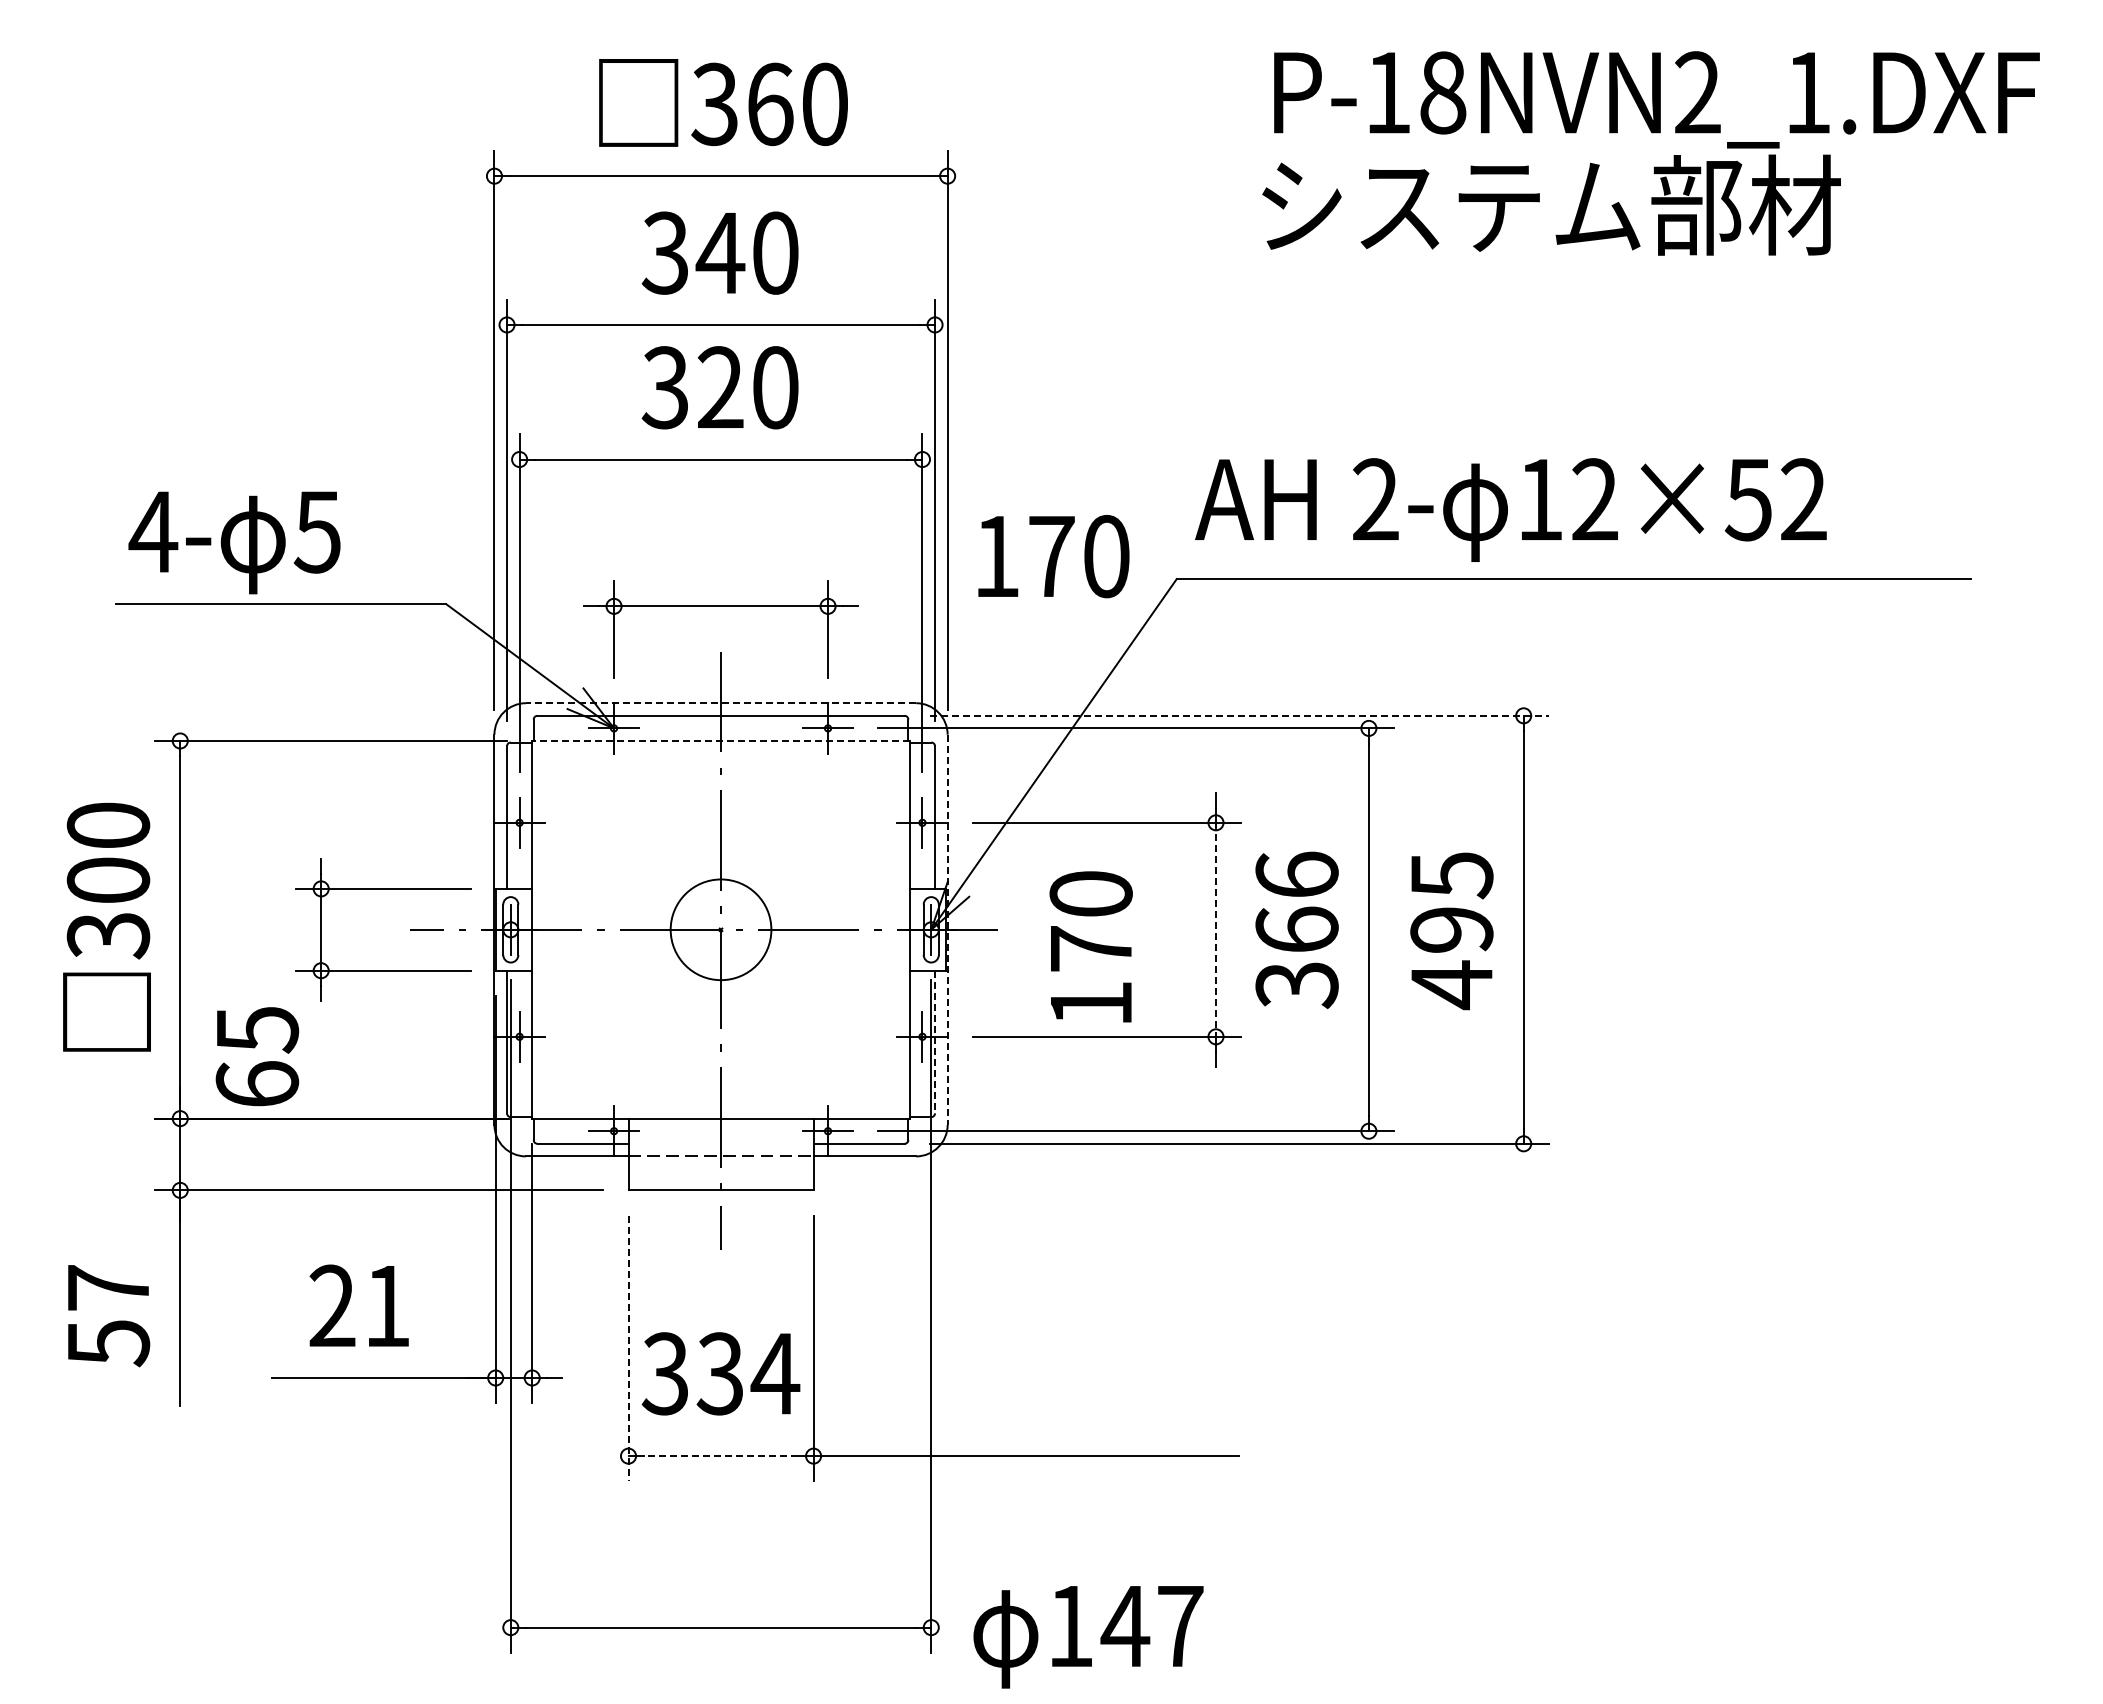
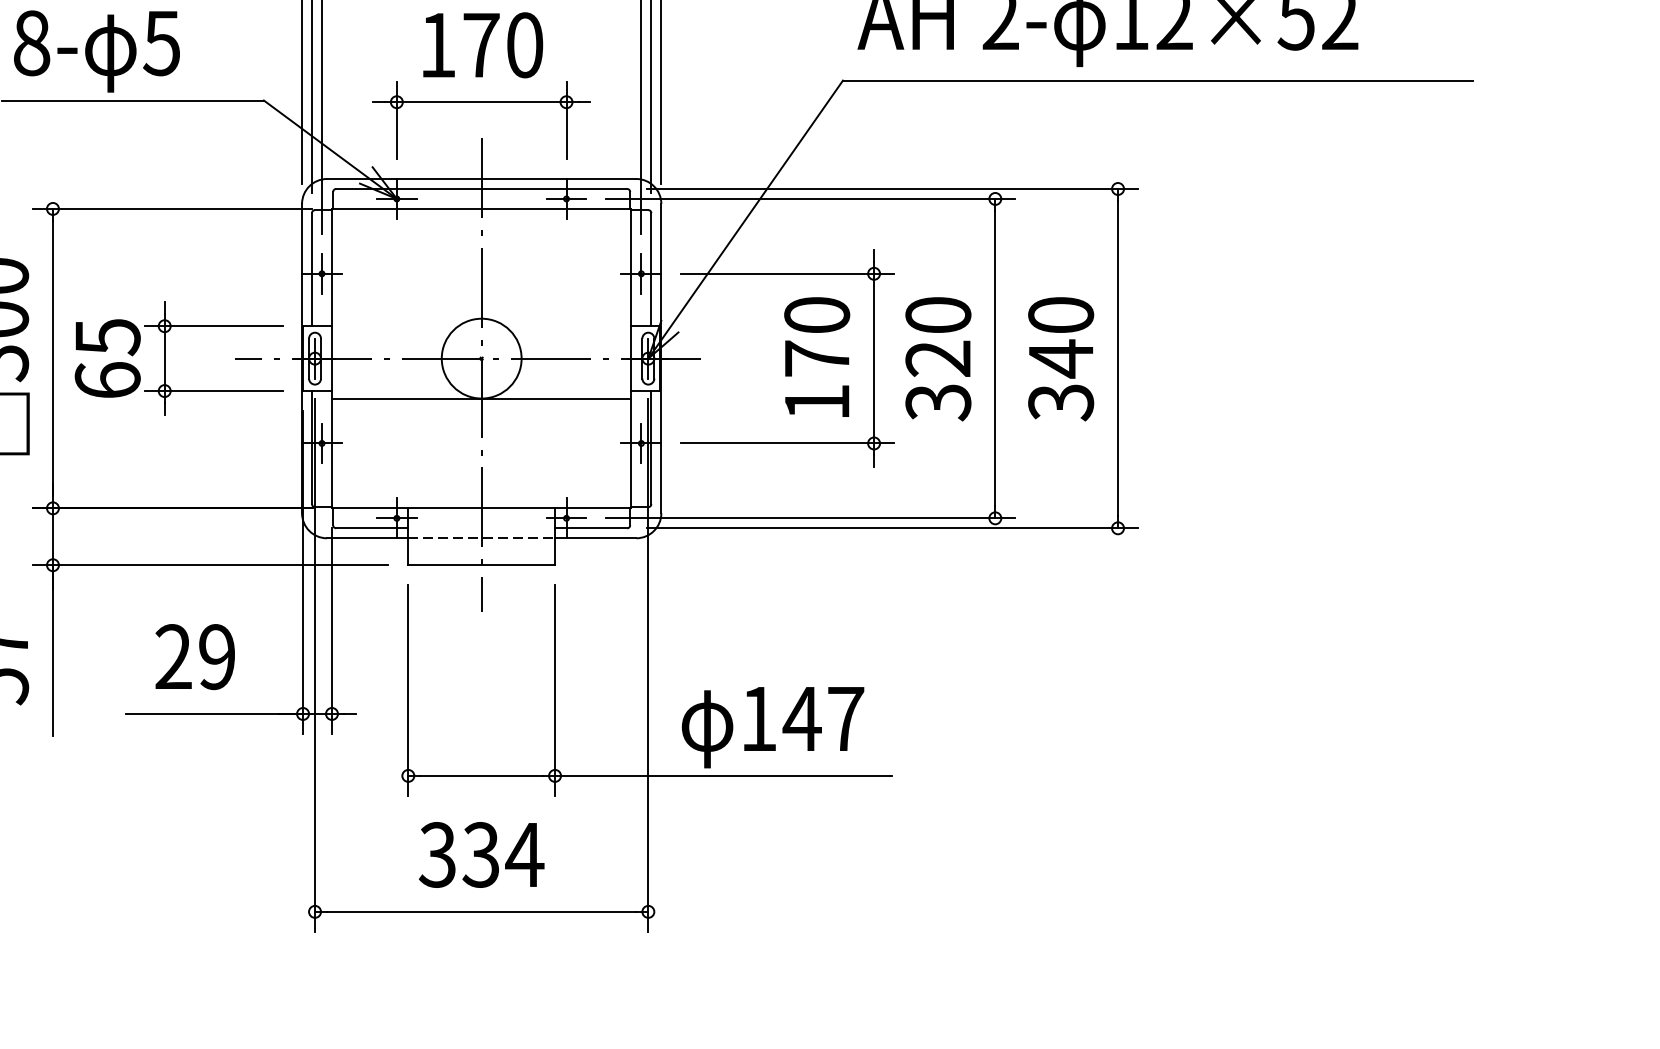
text: (153, 531) -> (31, 42), 4- -> 8-
text: (1053, 556) -> (482, 45), moved
line: (720, 703) -> (481, 179), dashed -> solid
line: (1239, 715) -> (892, 188), dashed -> solid
line: (721, 740) -> (482, 208), dashed -> solid
text: (1296, 902) -> (937, 336), 366 -> 320
line: (947, 930) -> (661, 359), dashed -> solid
line: (1215, 930) -> (873, 359), dashed -> solid
text: (1451, 931) -> (1060, 359), 495 -> 340
text: (1090, 946) -> (816, 356), moved
line: (720, 980) -> (481, 398), added
line: (935, 1042) -> (651, 447), dashed -> solid
text: (257, 1056) -> (107, 358), moved
text: (386, 1305) -> (216, 656), 21 -> 29
line: (628, 1348) -> (408, 690), dashed -> solid
text: (720, 1373) -> (481, 854), moved
line: (720, 1456) -> (481, 776), dashed -> solid
text: (1088, 1637) -> (773, 727), moved

